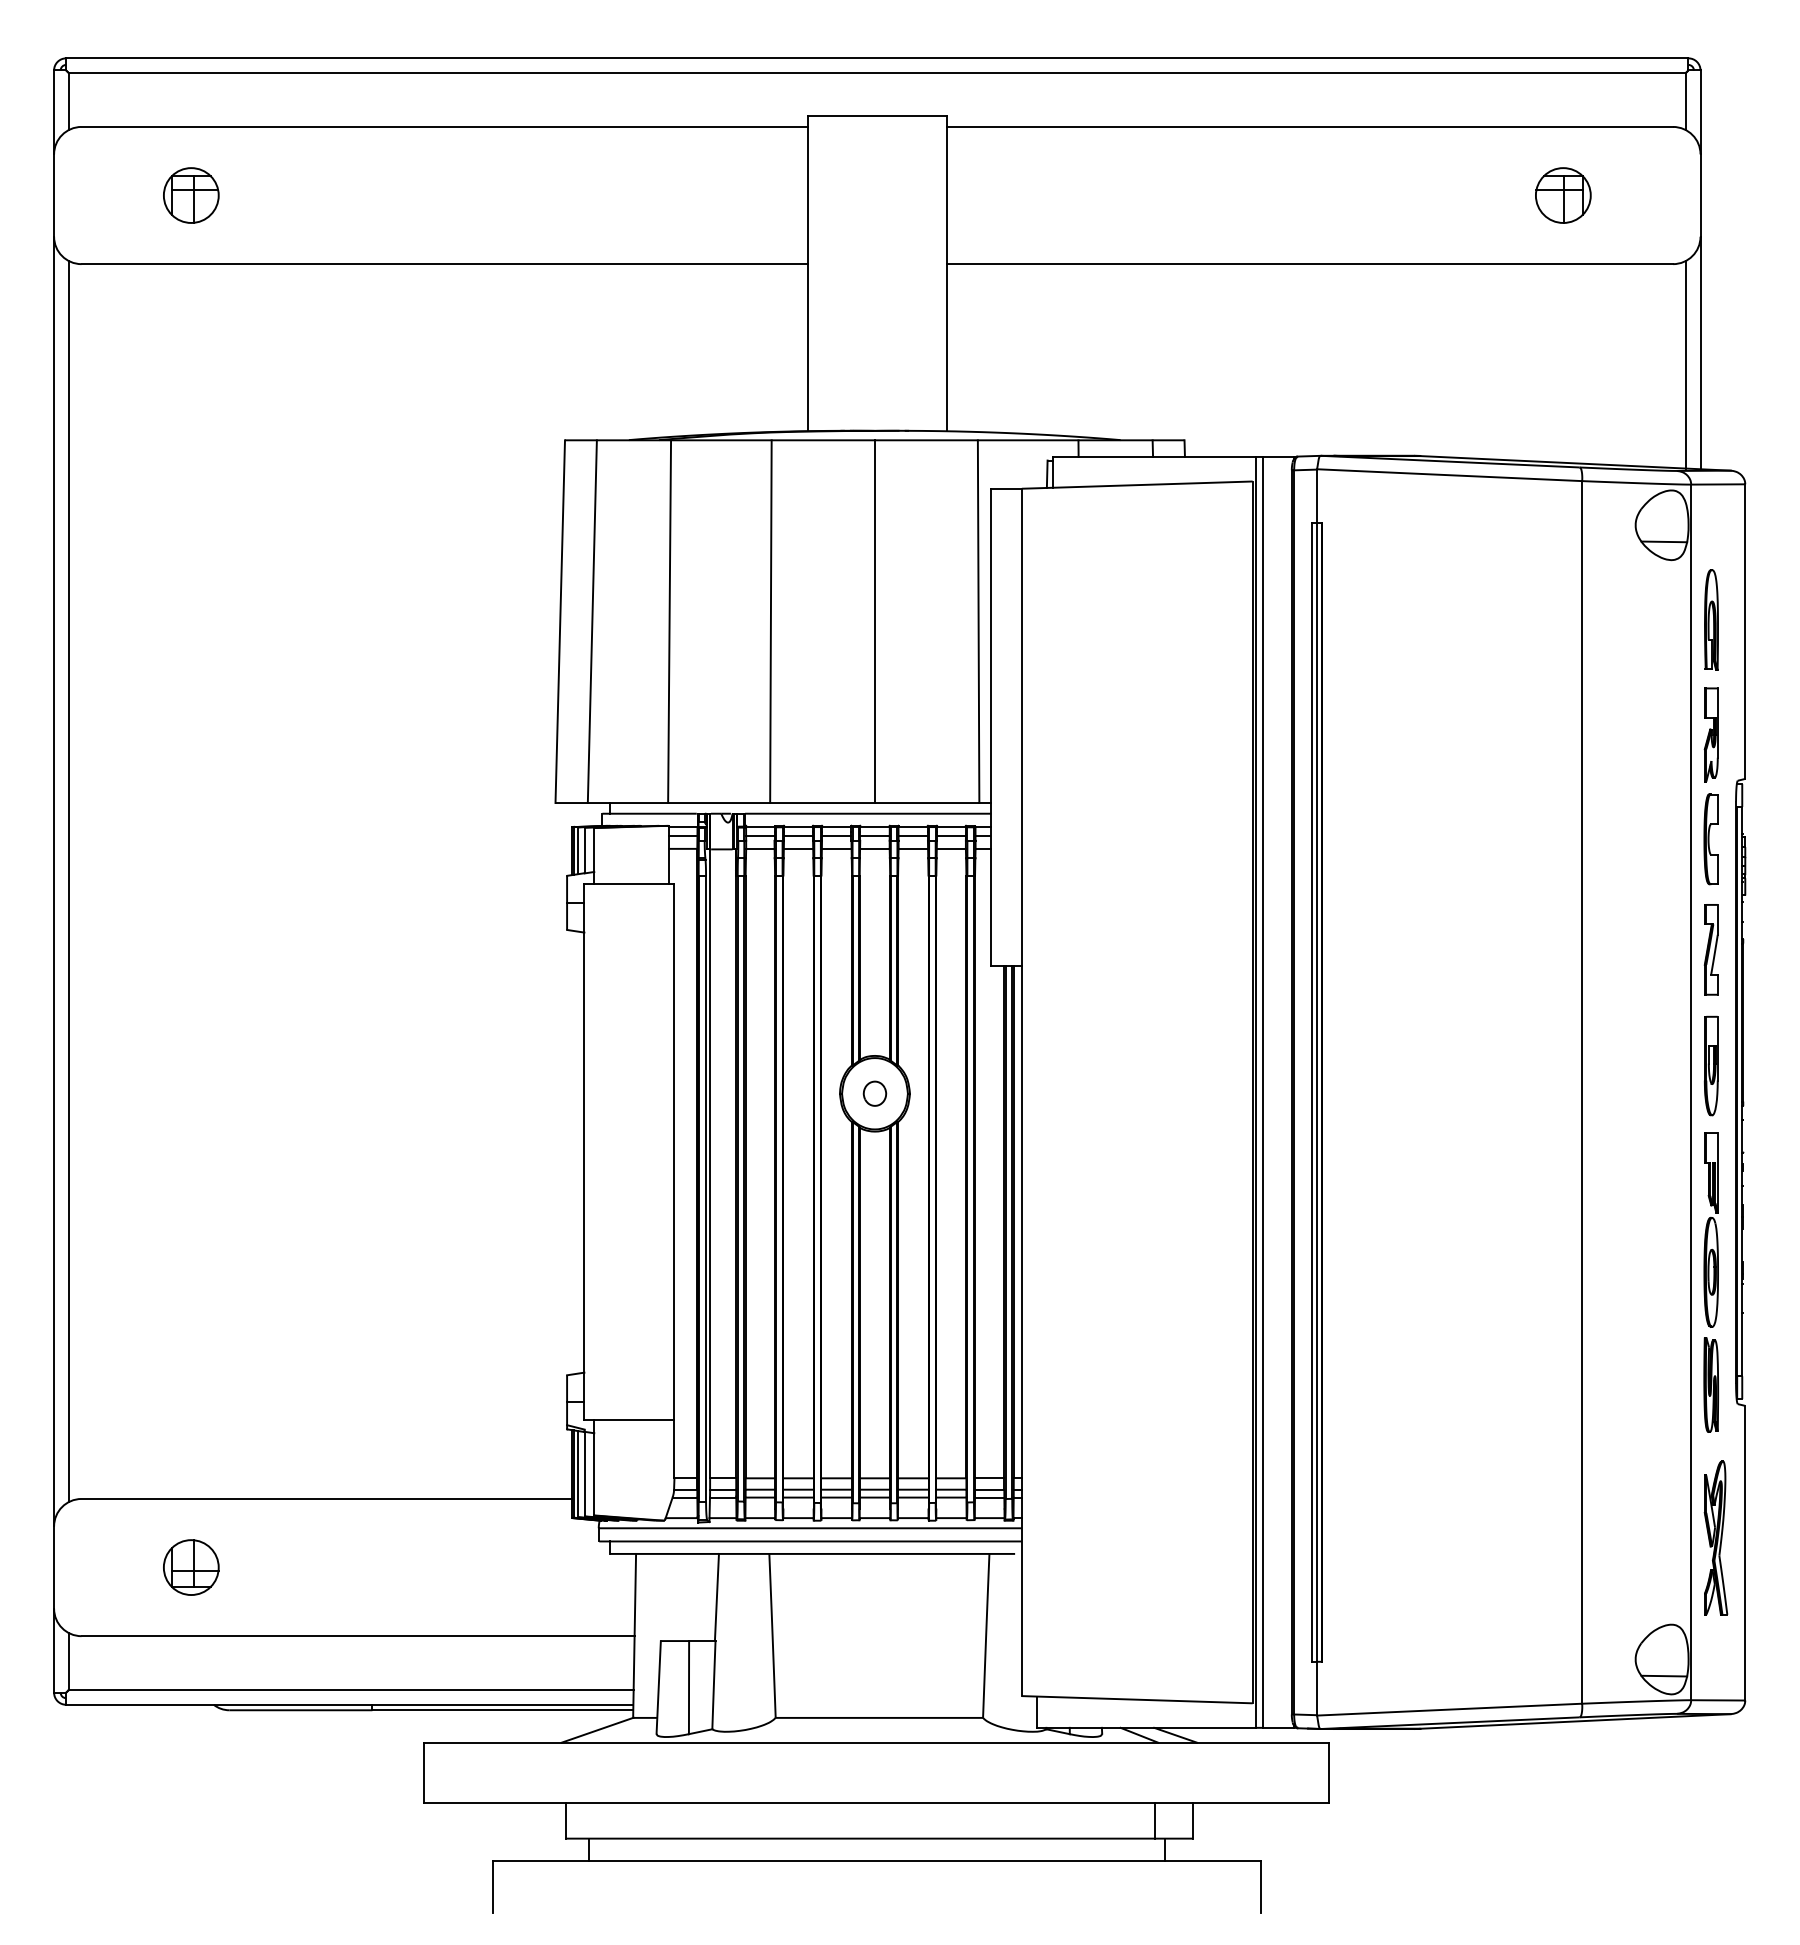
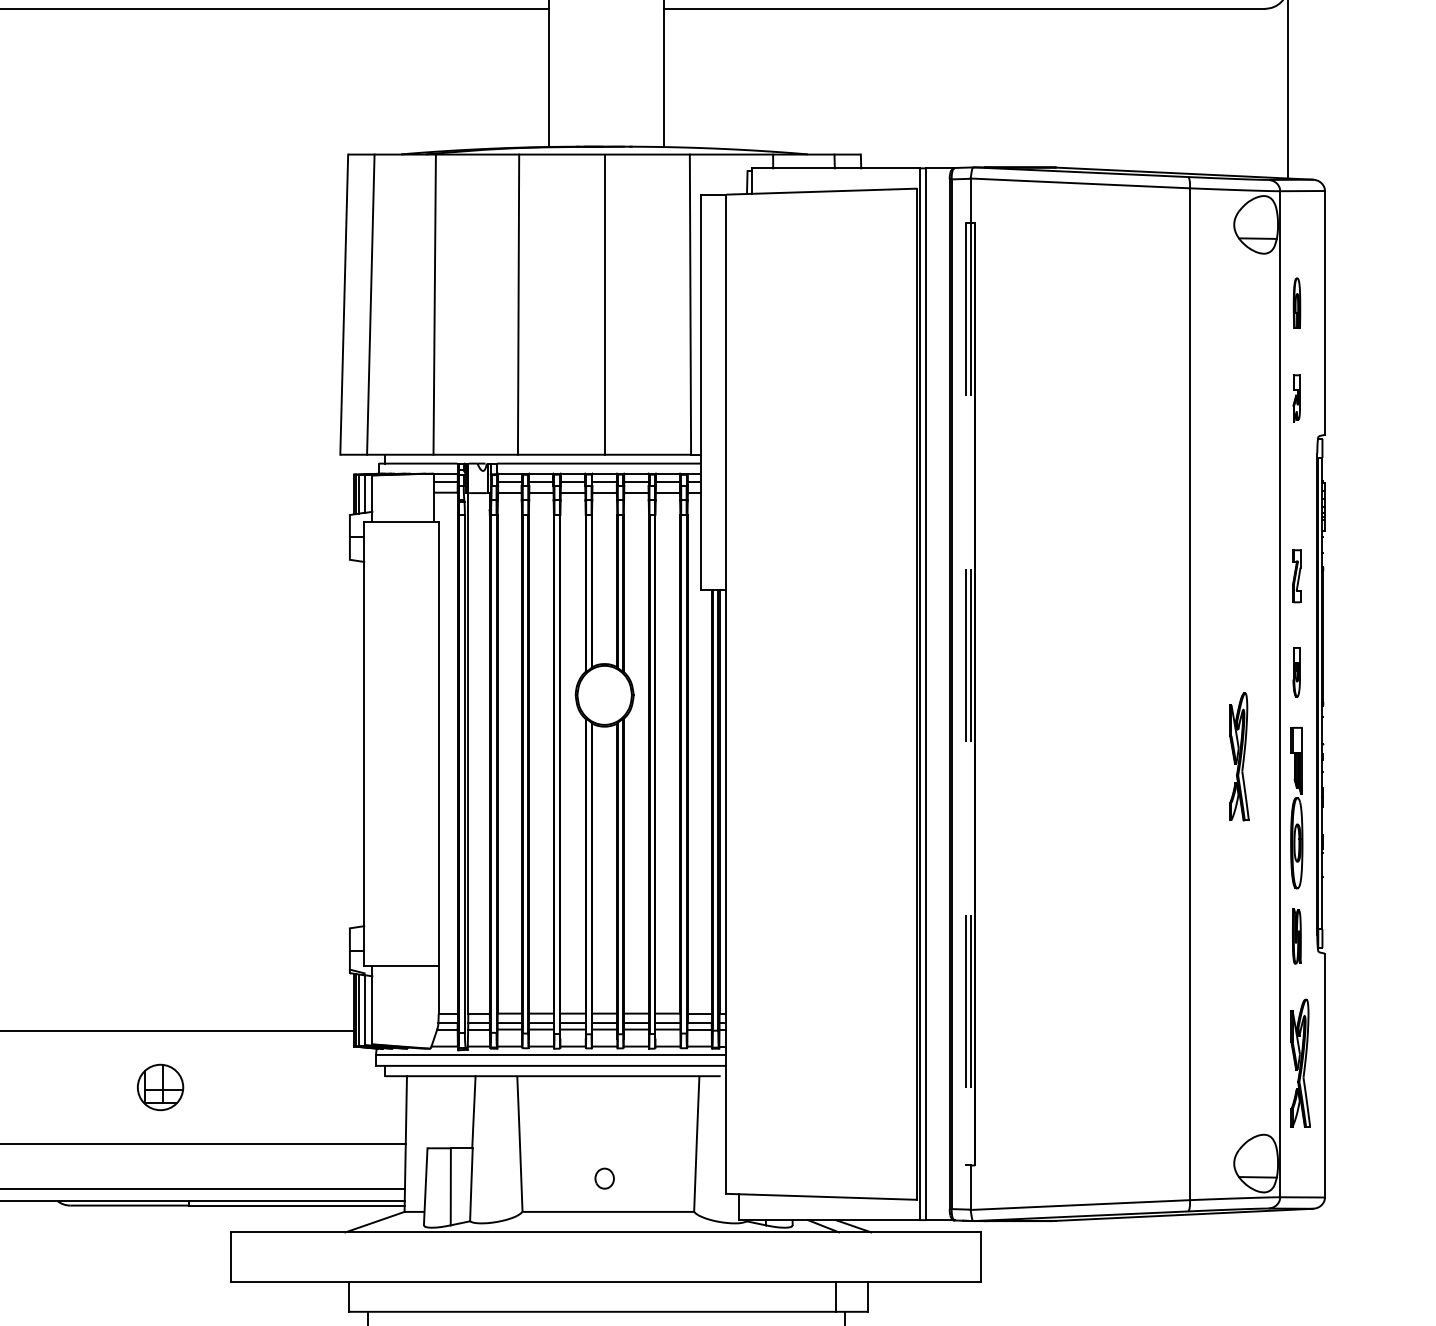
line: (1685, 364) -> (1275, 91), removed
part: (1711, 619) -> (1297, 302), size x0.6
part: (1710, 734) -> (1296, 398), size x0.6
part: (1710, 839) -> (1296, 484), removed
part: (1710, 949) -> (1296, 575), size x0.7
part: (1710, 1065) -> (1296, 671), size x0.6
line: (1311, 1092) -> (965, 694), solid -> dashed
line: (1317, 1092) -> (970, 694), solid -> dashed
part: (874, 1093) -> (604, 1178), moved
part: (1641, 1167) -> (1239, 756), added
part: (1711, 1384) -> (1297, 935), size x0.7
part: (191, 1567) -> (160, 1087), moved

